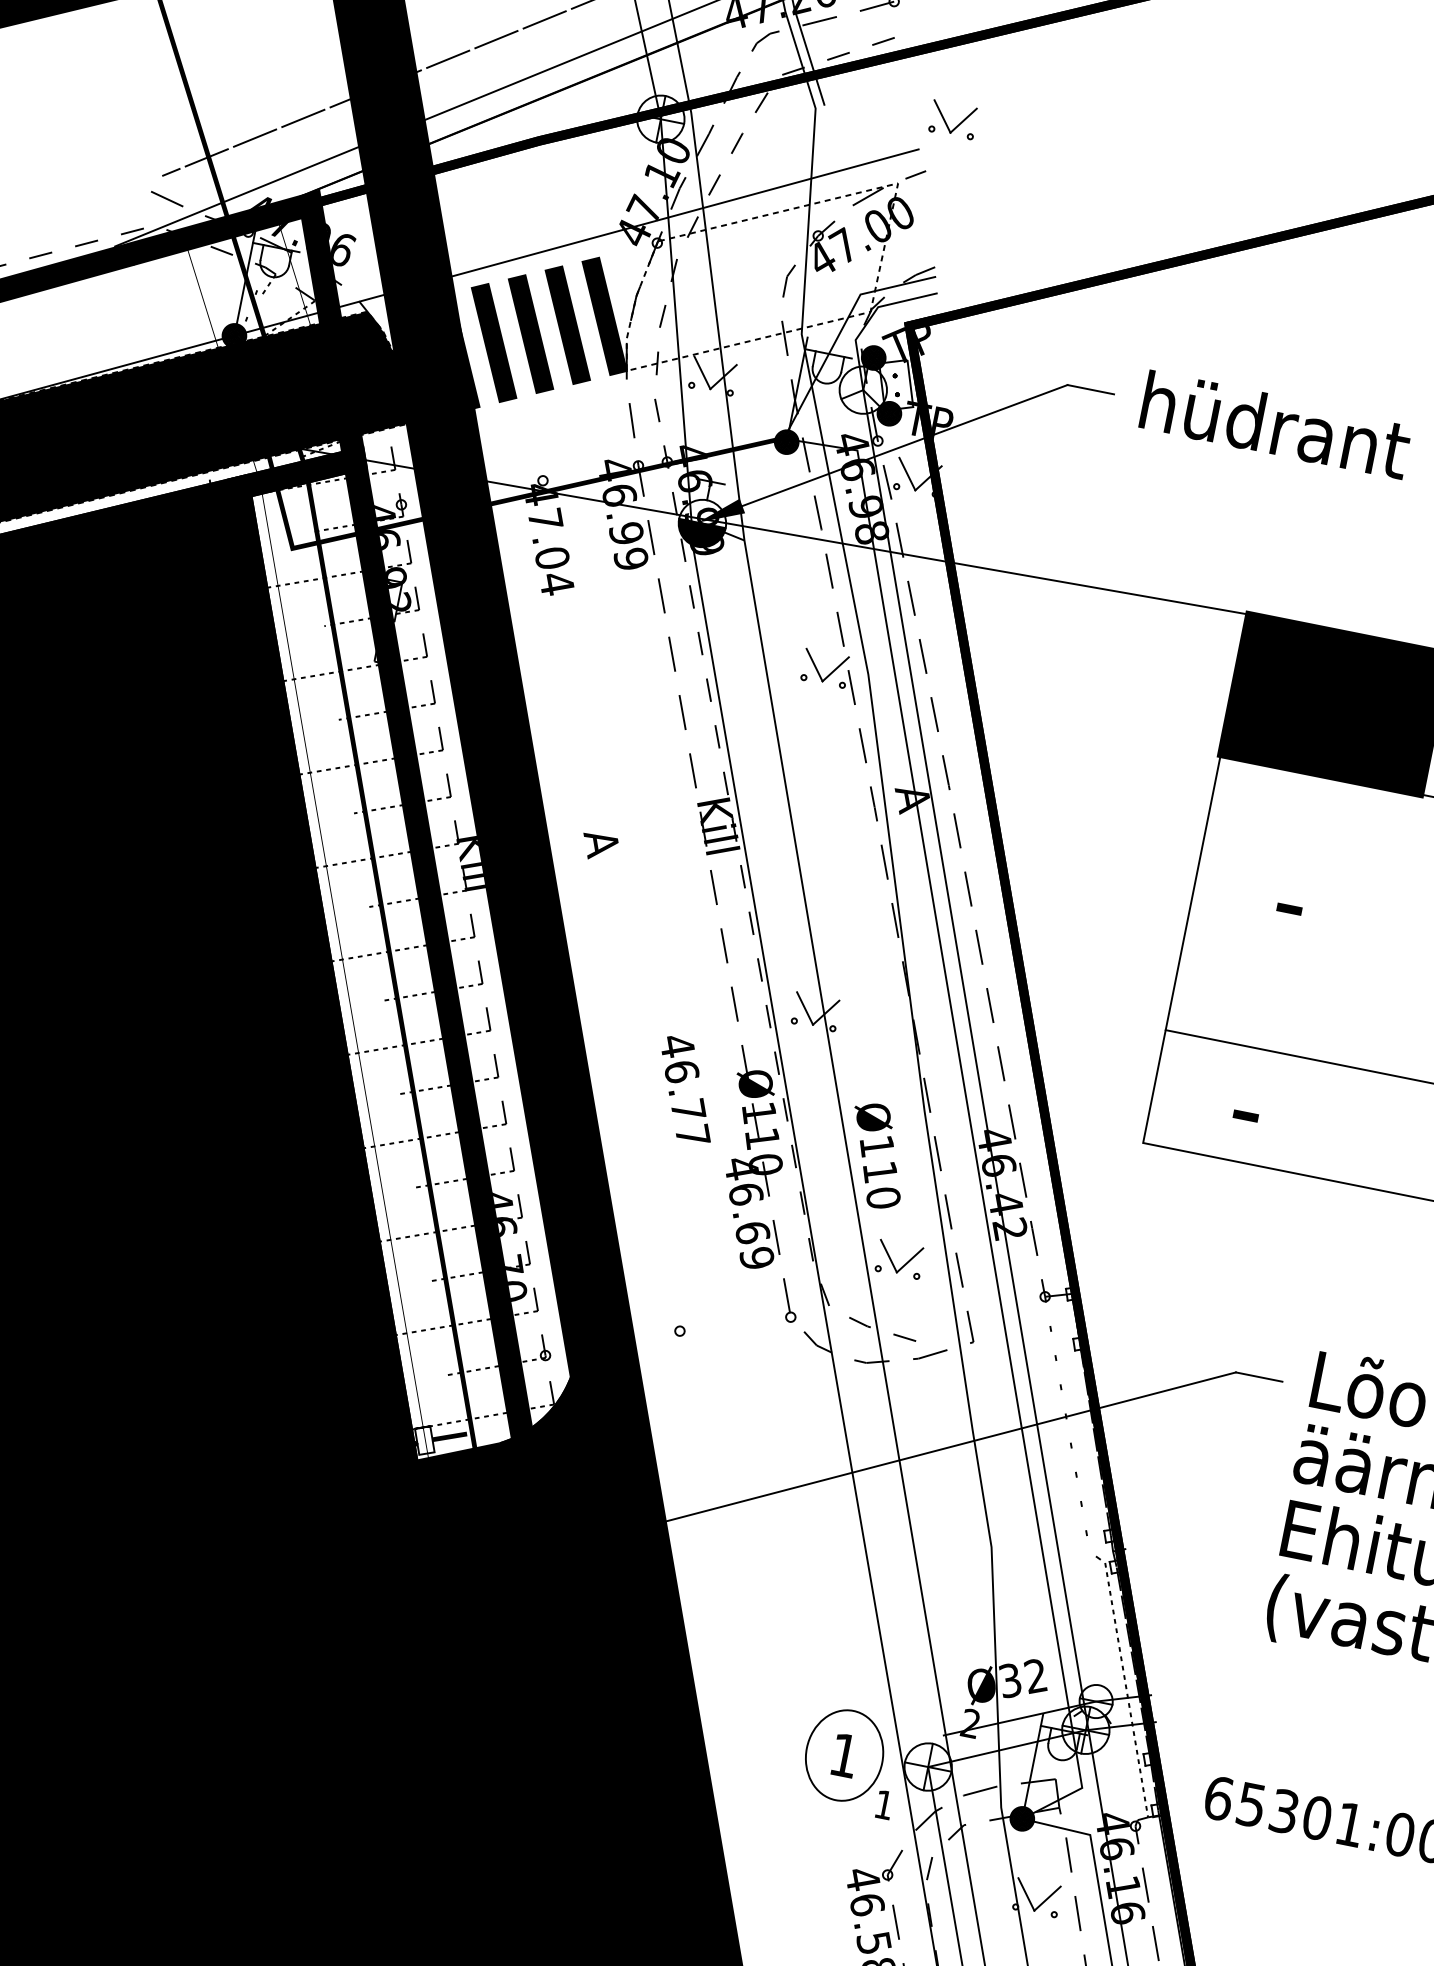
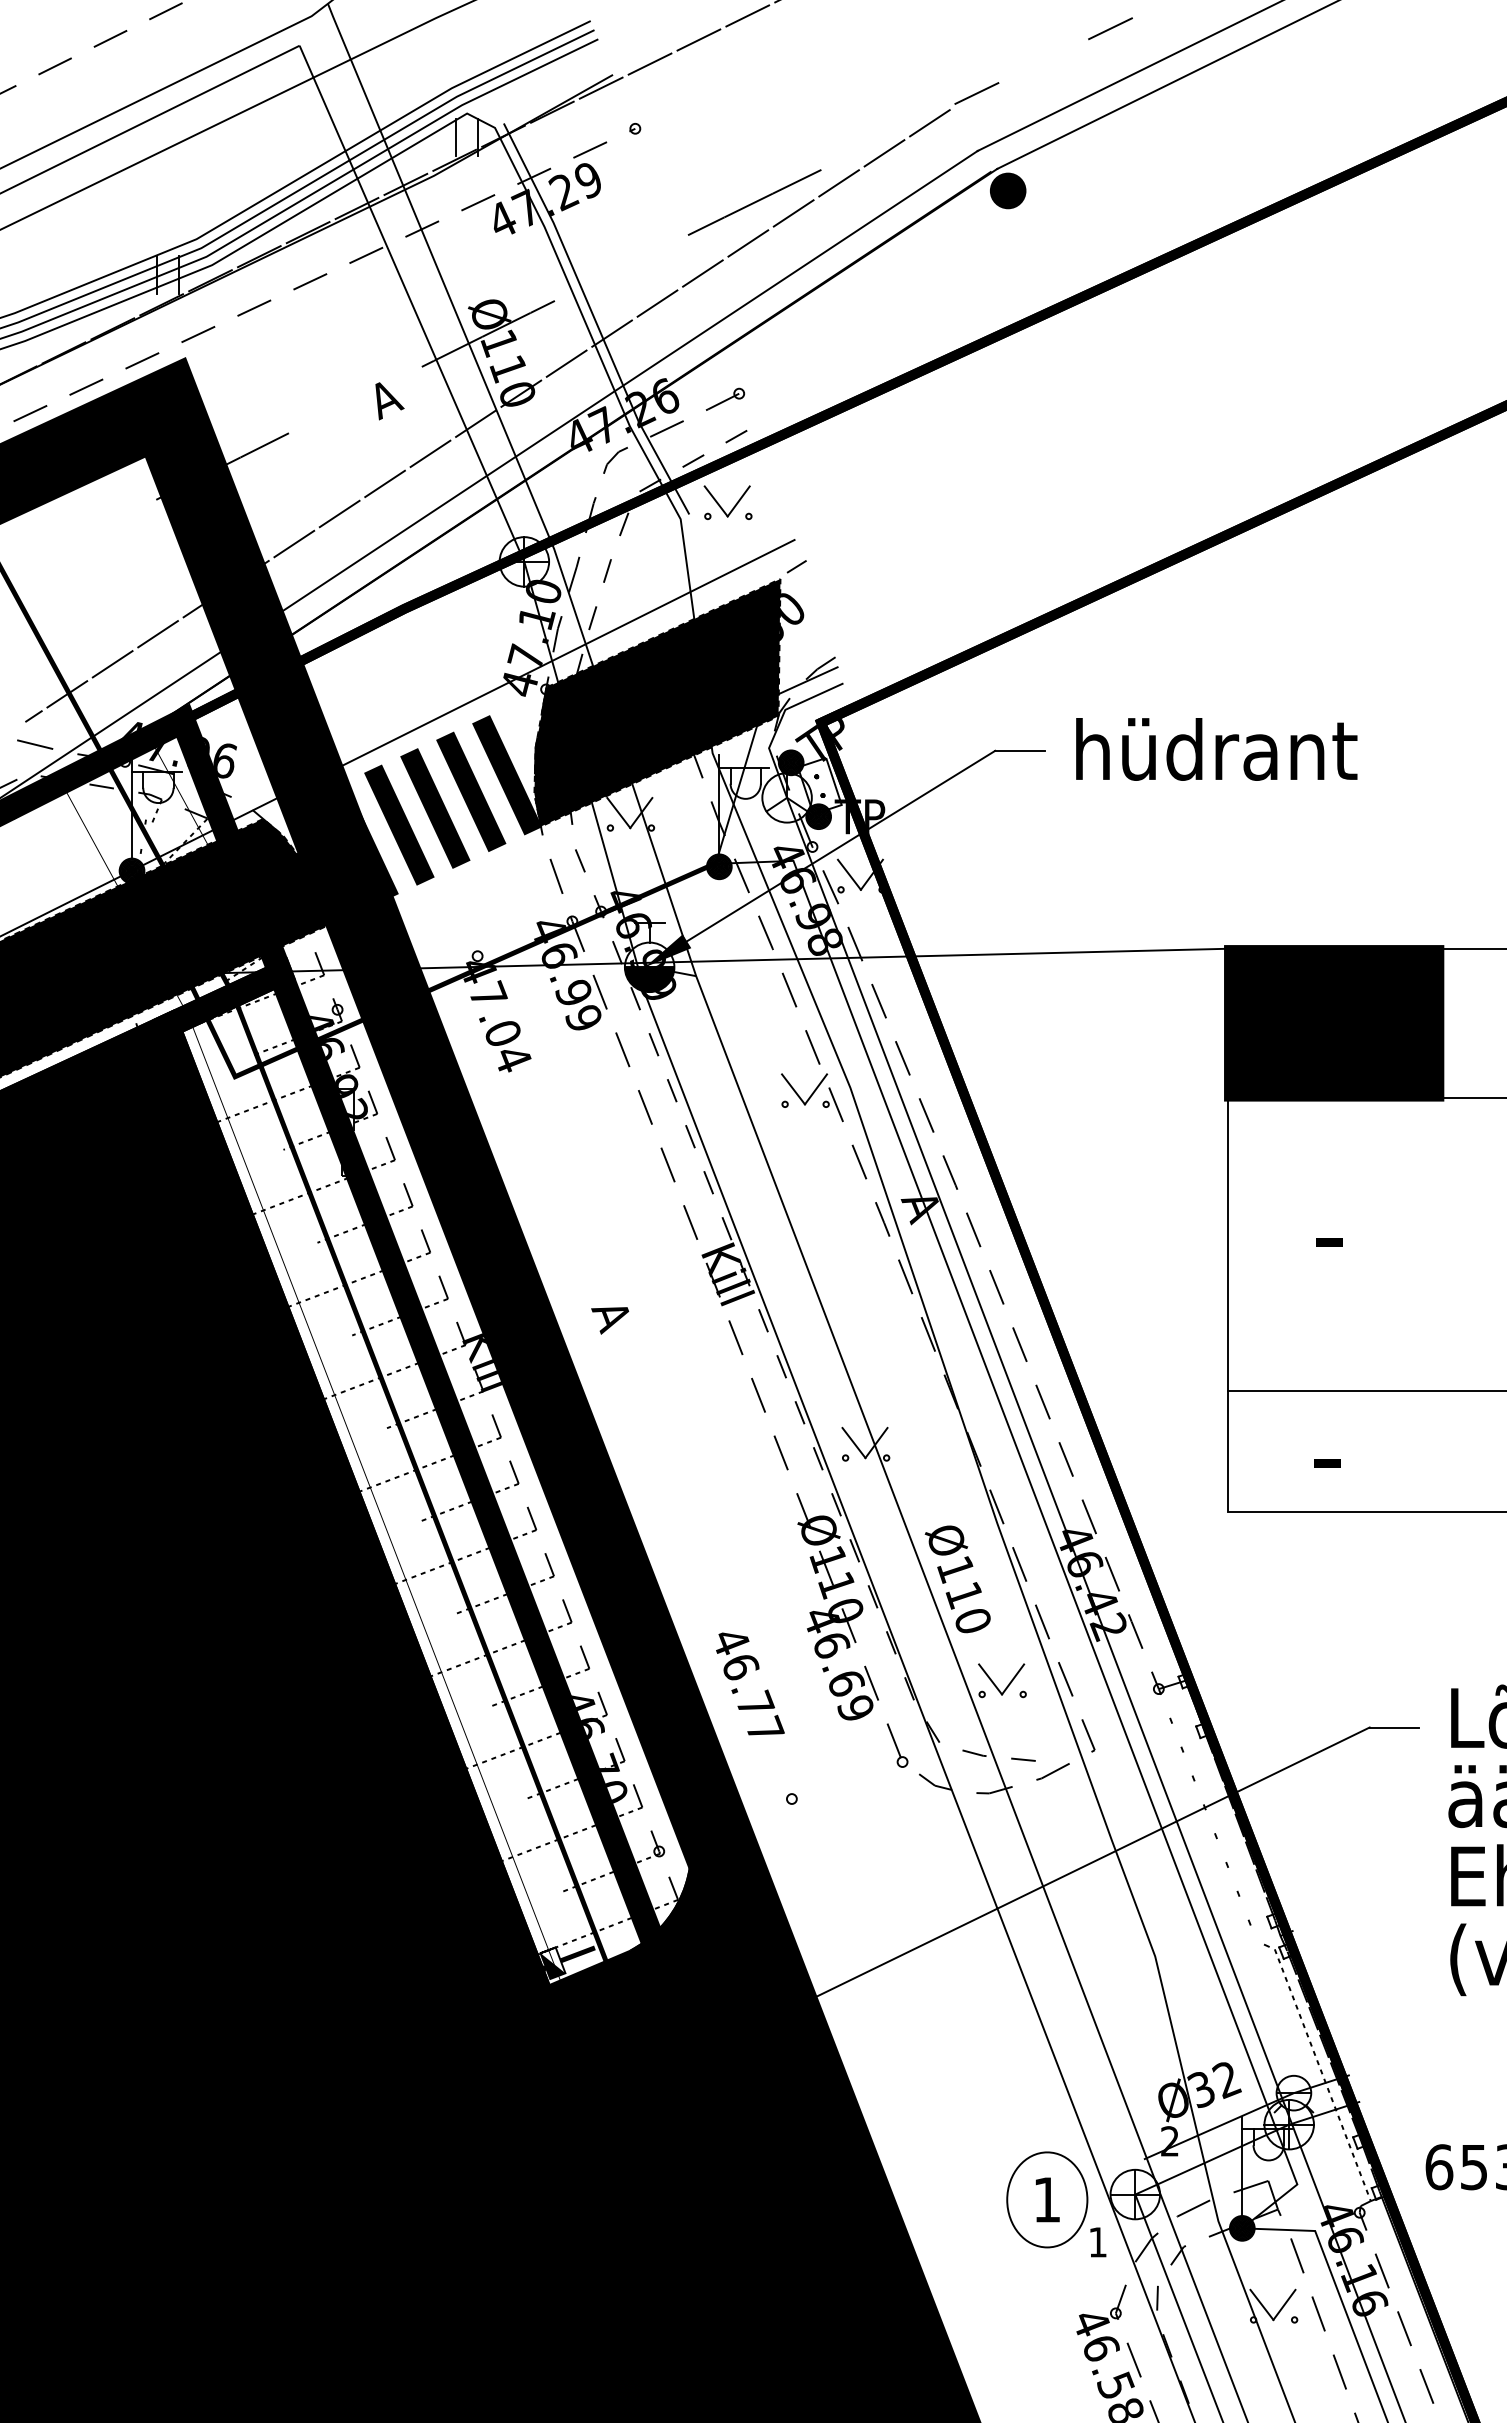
part: (947, 123) -> (722, 507), moved
fill: (759, 276) -> (657, 702), added
text: (687, 1089) -> (750, 1683), moved
fill: (423, 1443) -> (552, 1966), added

